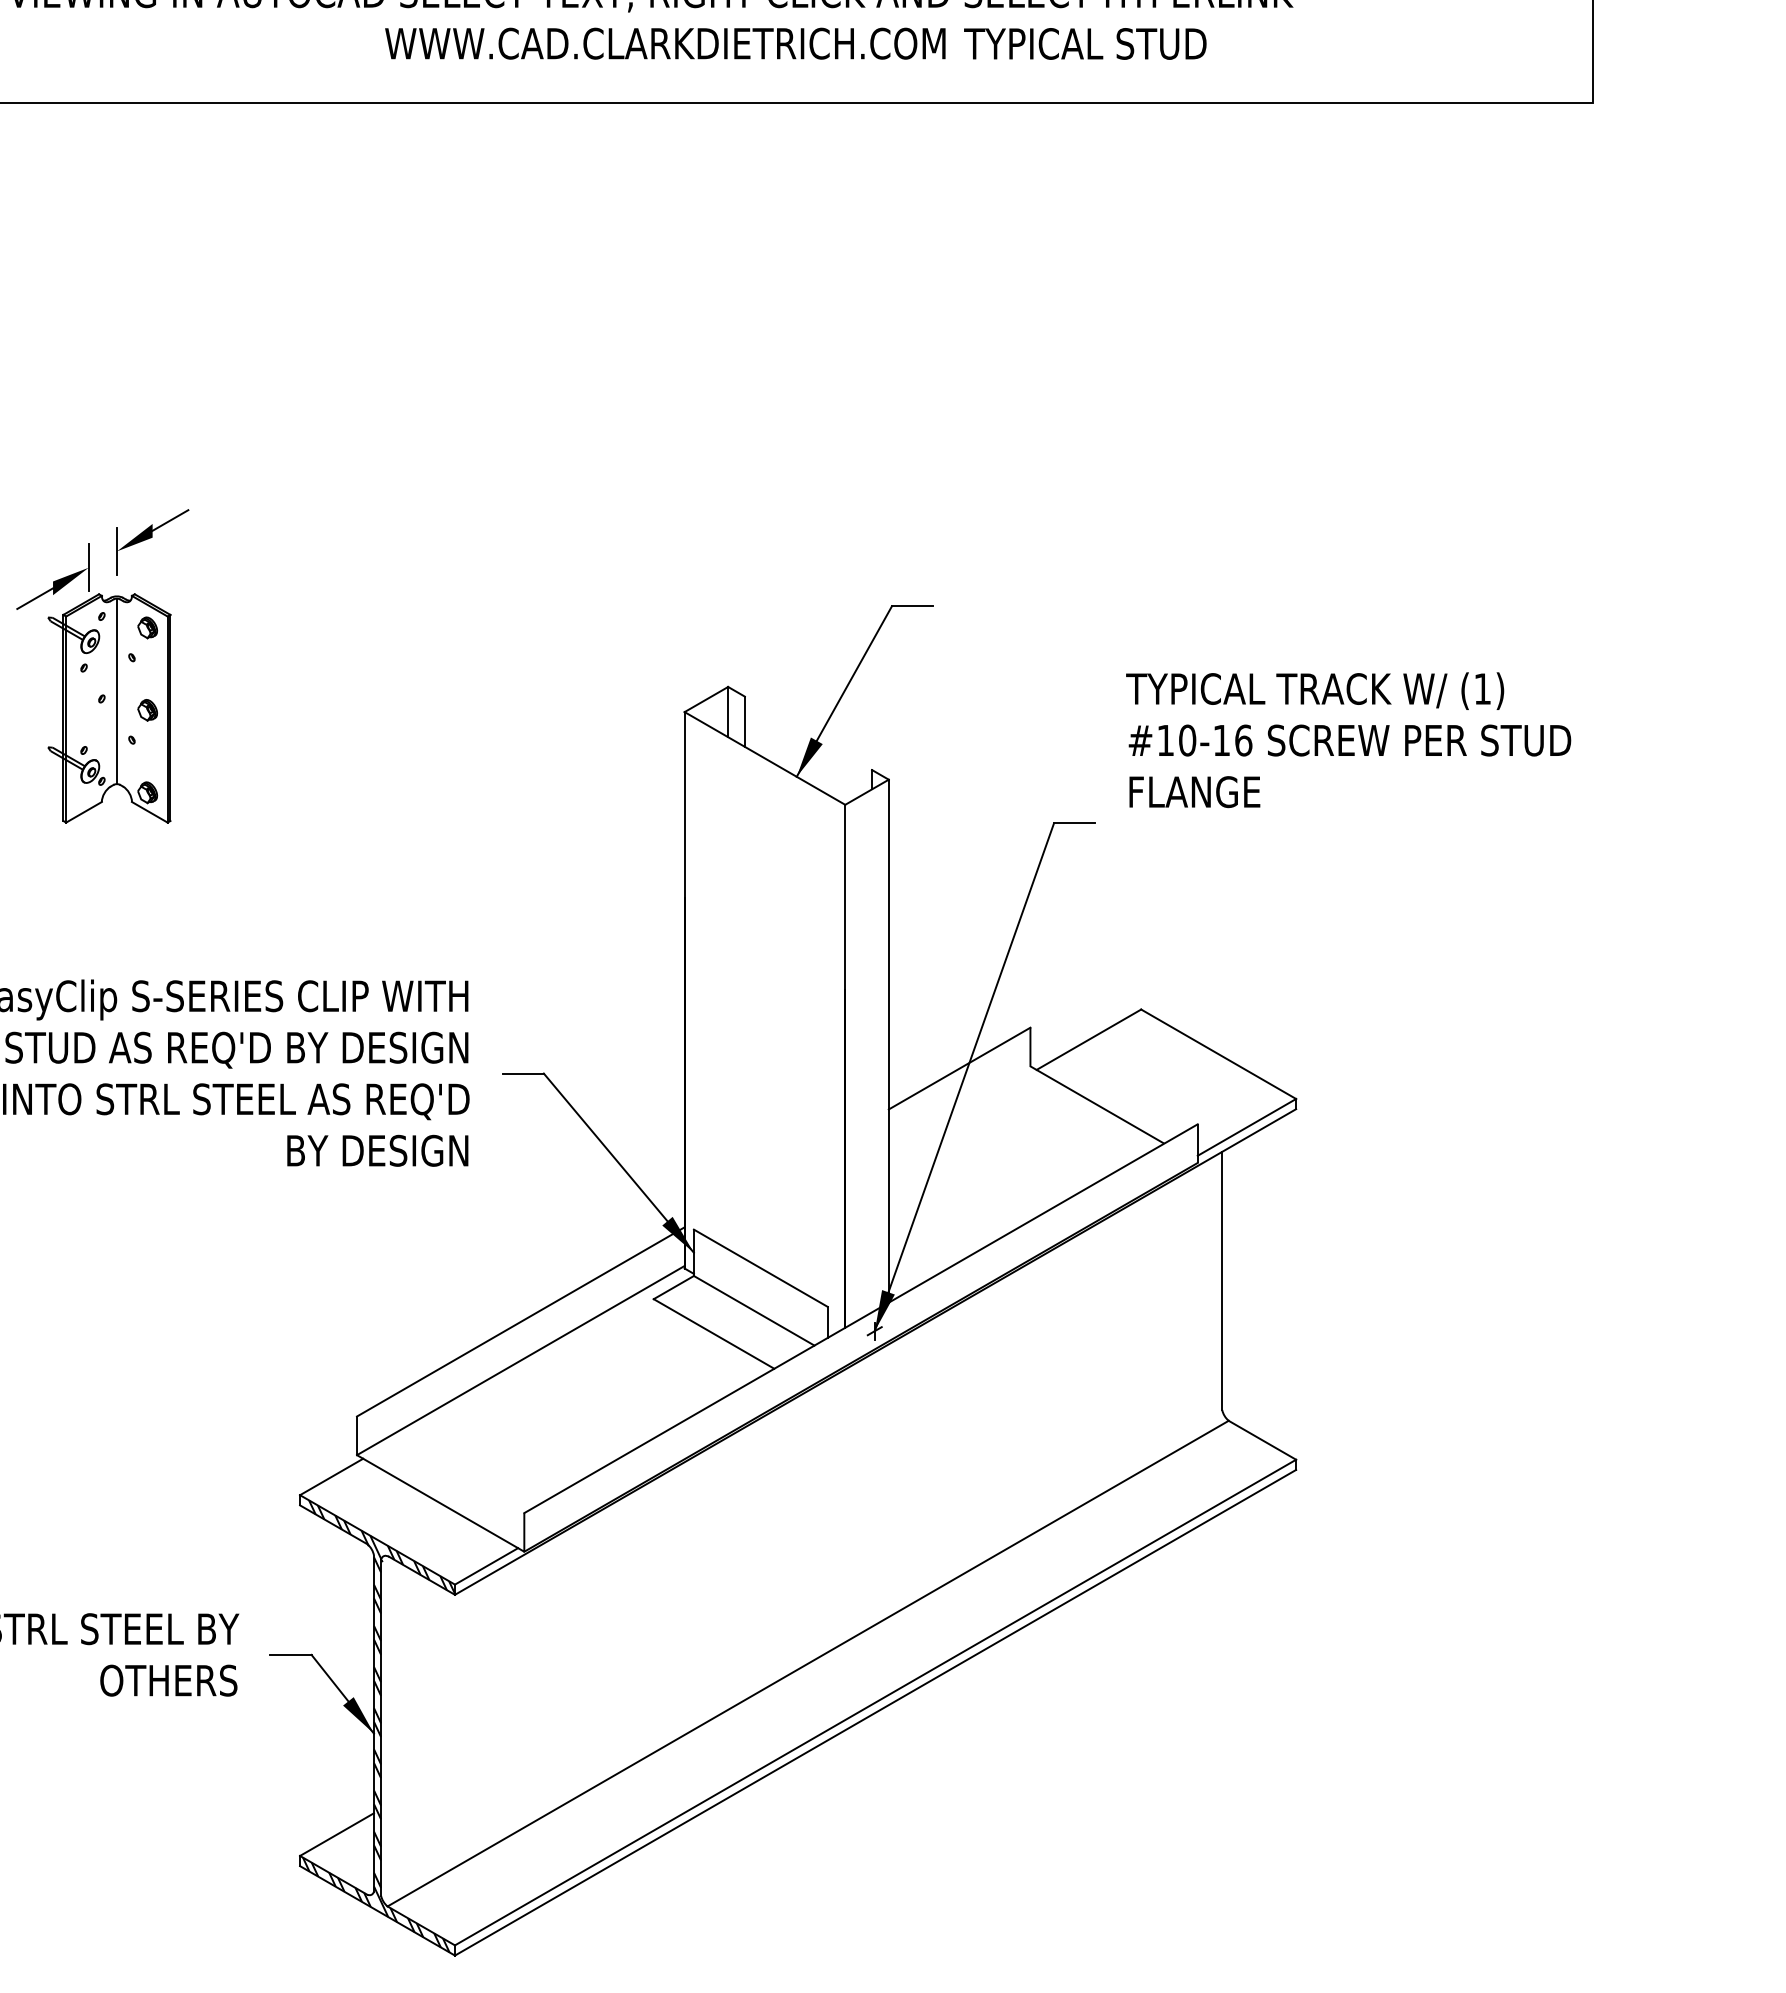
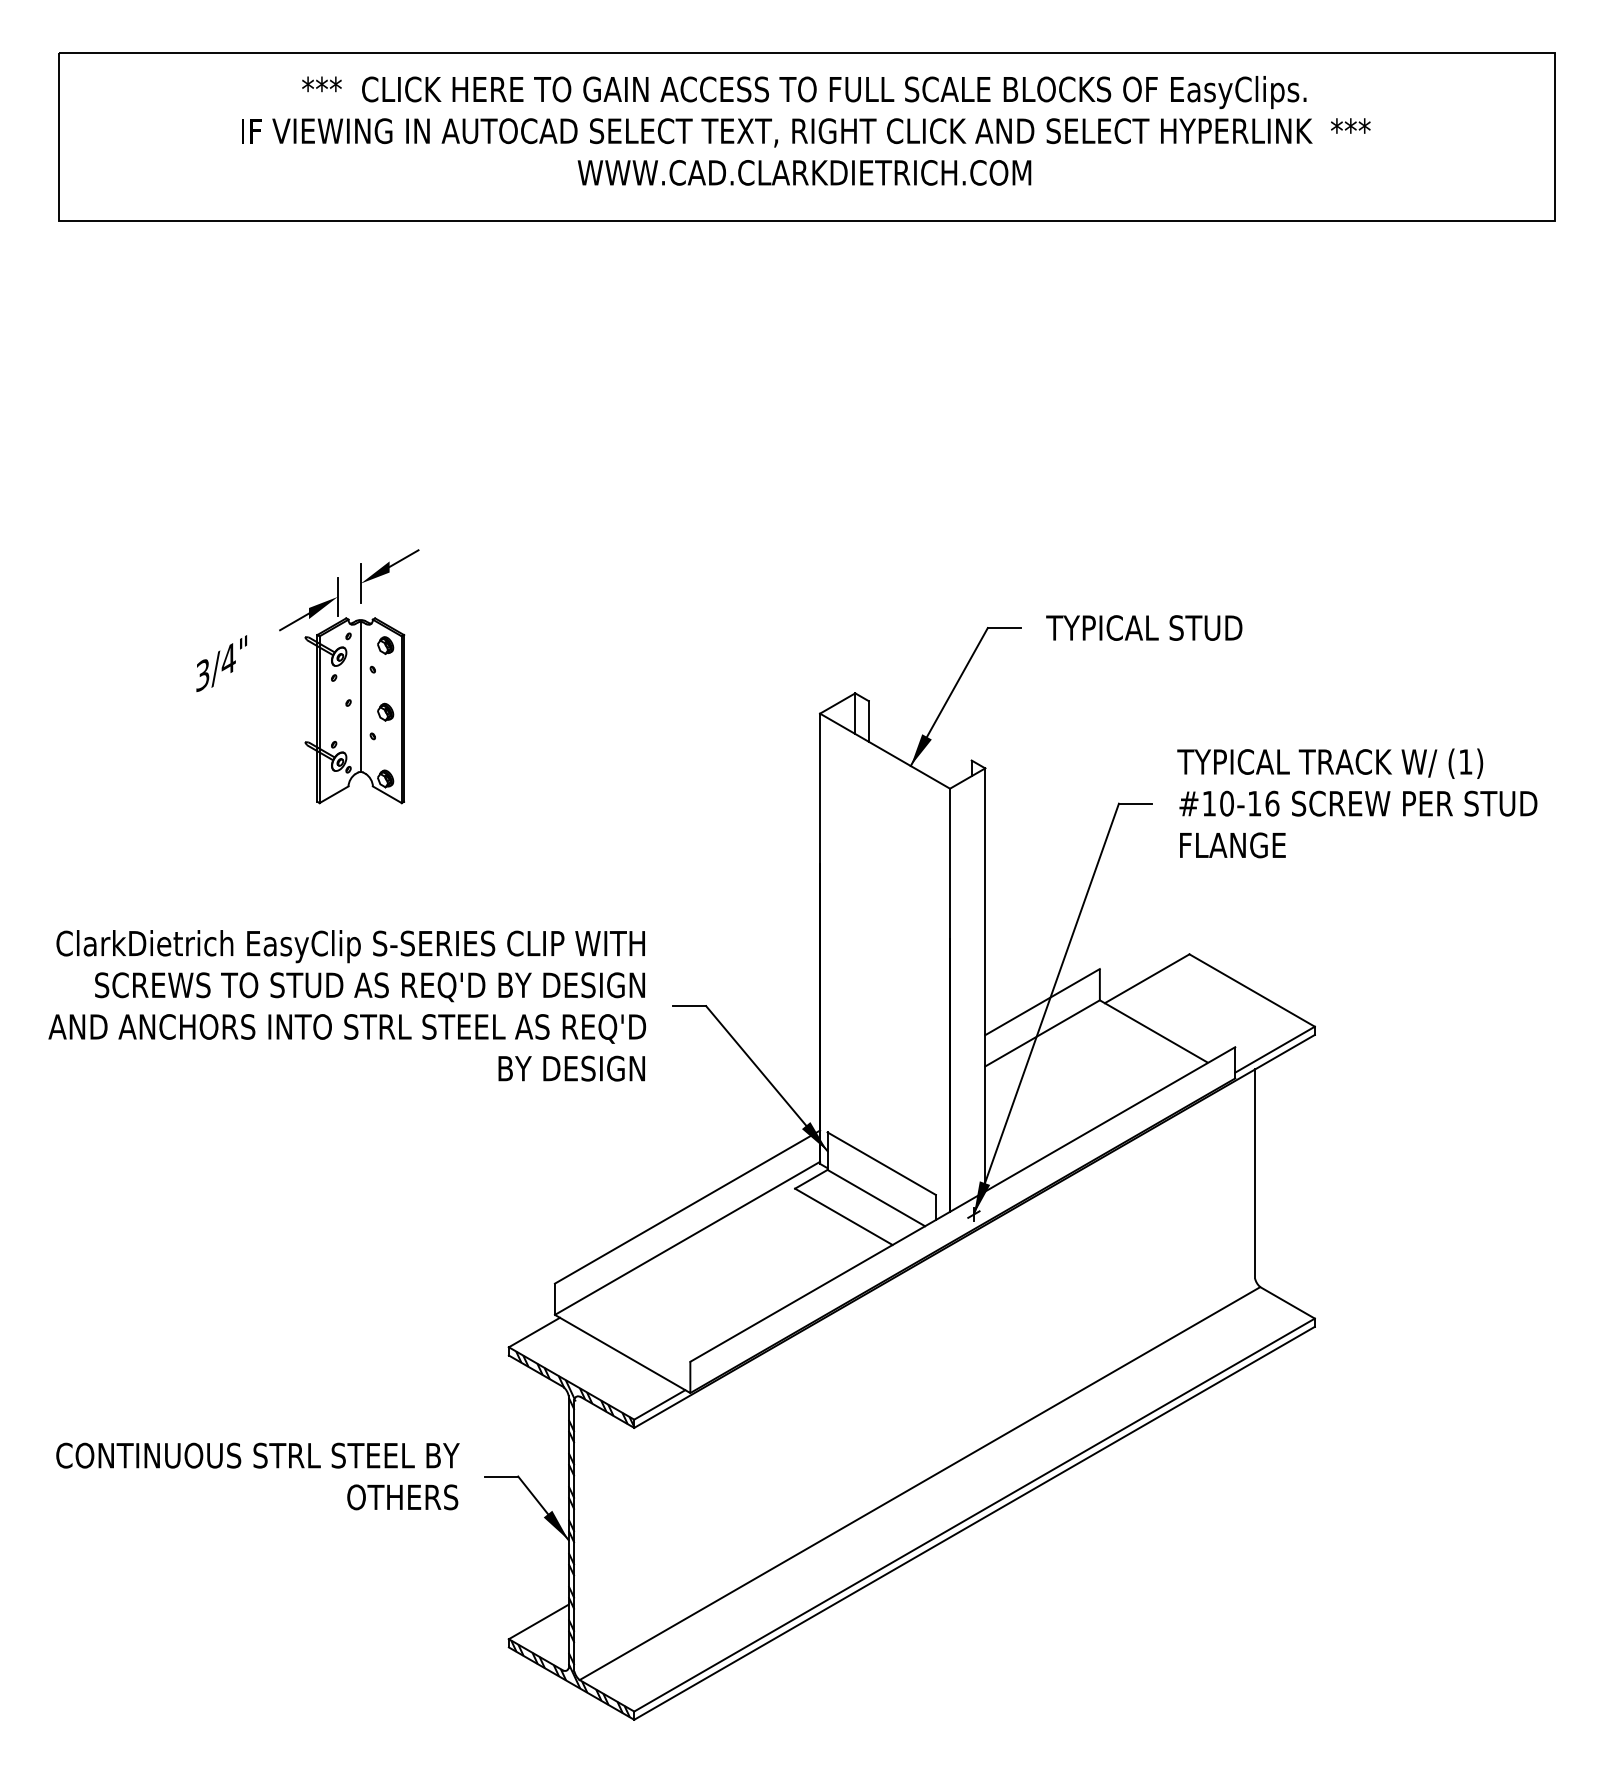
text: (1085, 43) -> (1144, 627), moved
text: (1348, 740) -> (1357, 803), moved
line: (959, 1107) -> (1042, 1033), added

